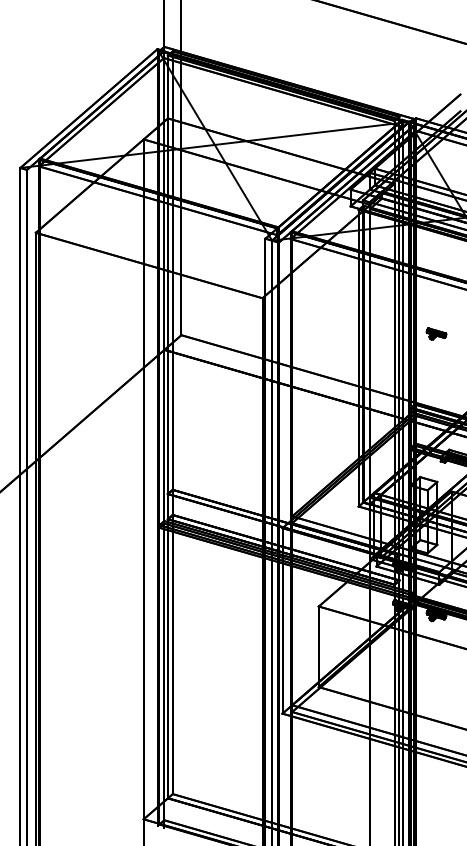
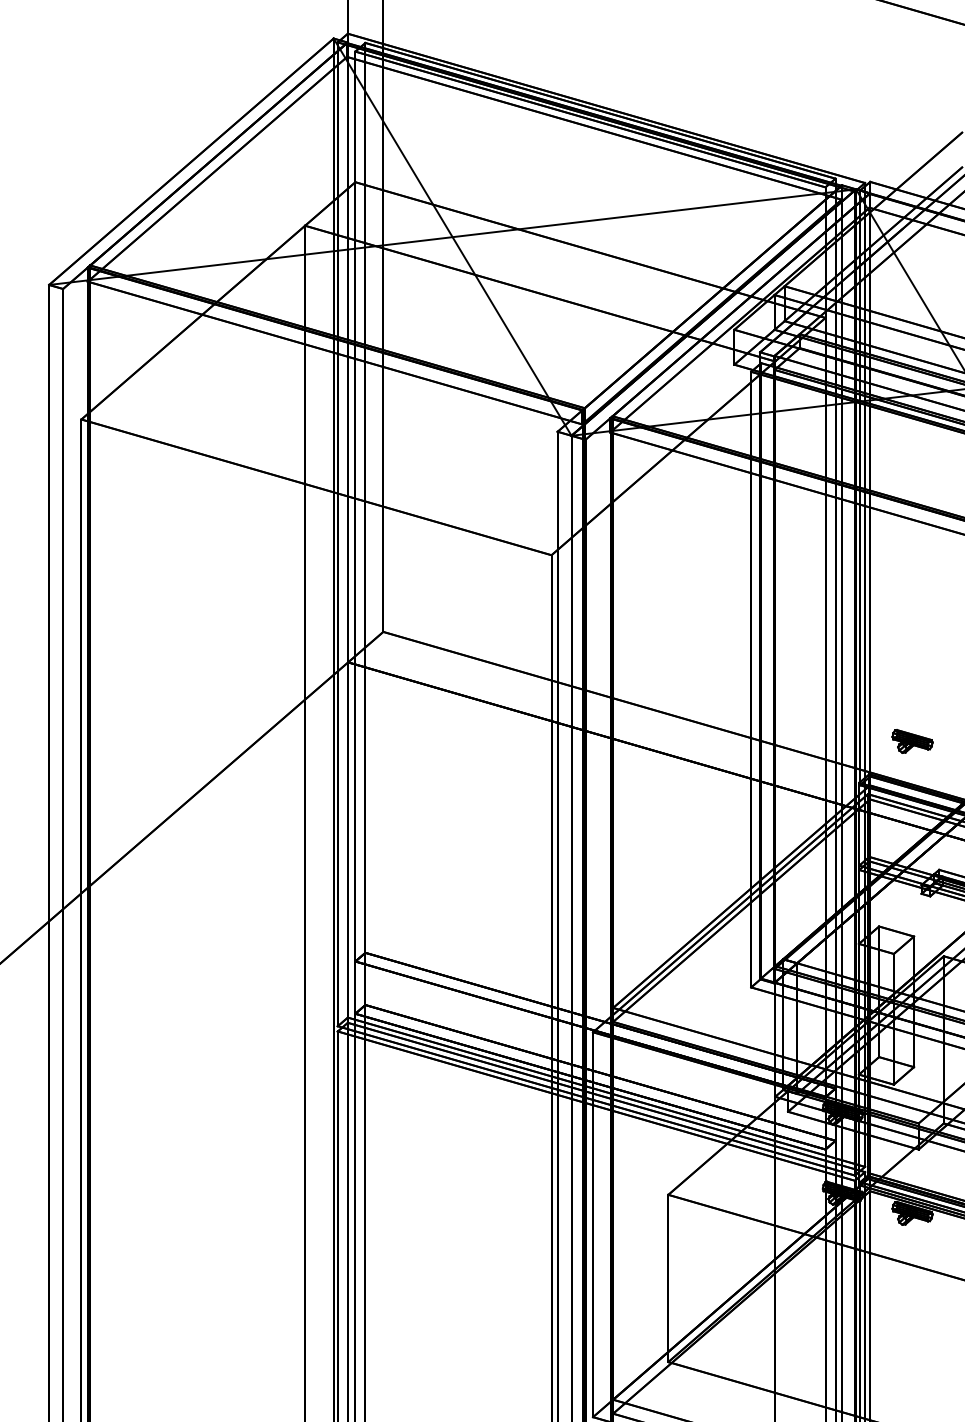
part: (436, 333) -> (912, 740), moved

